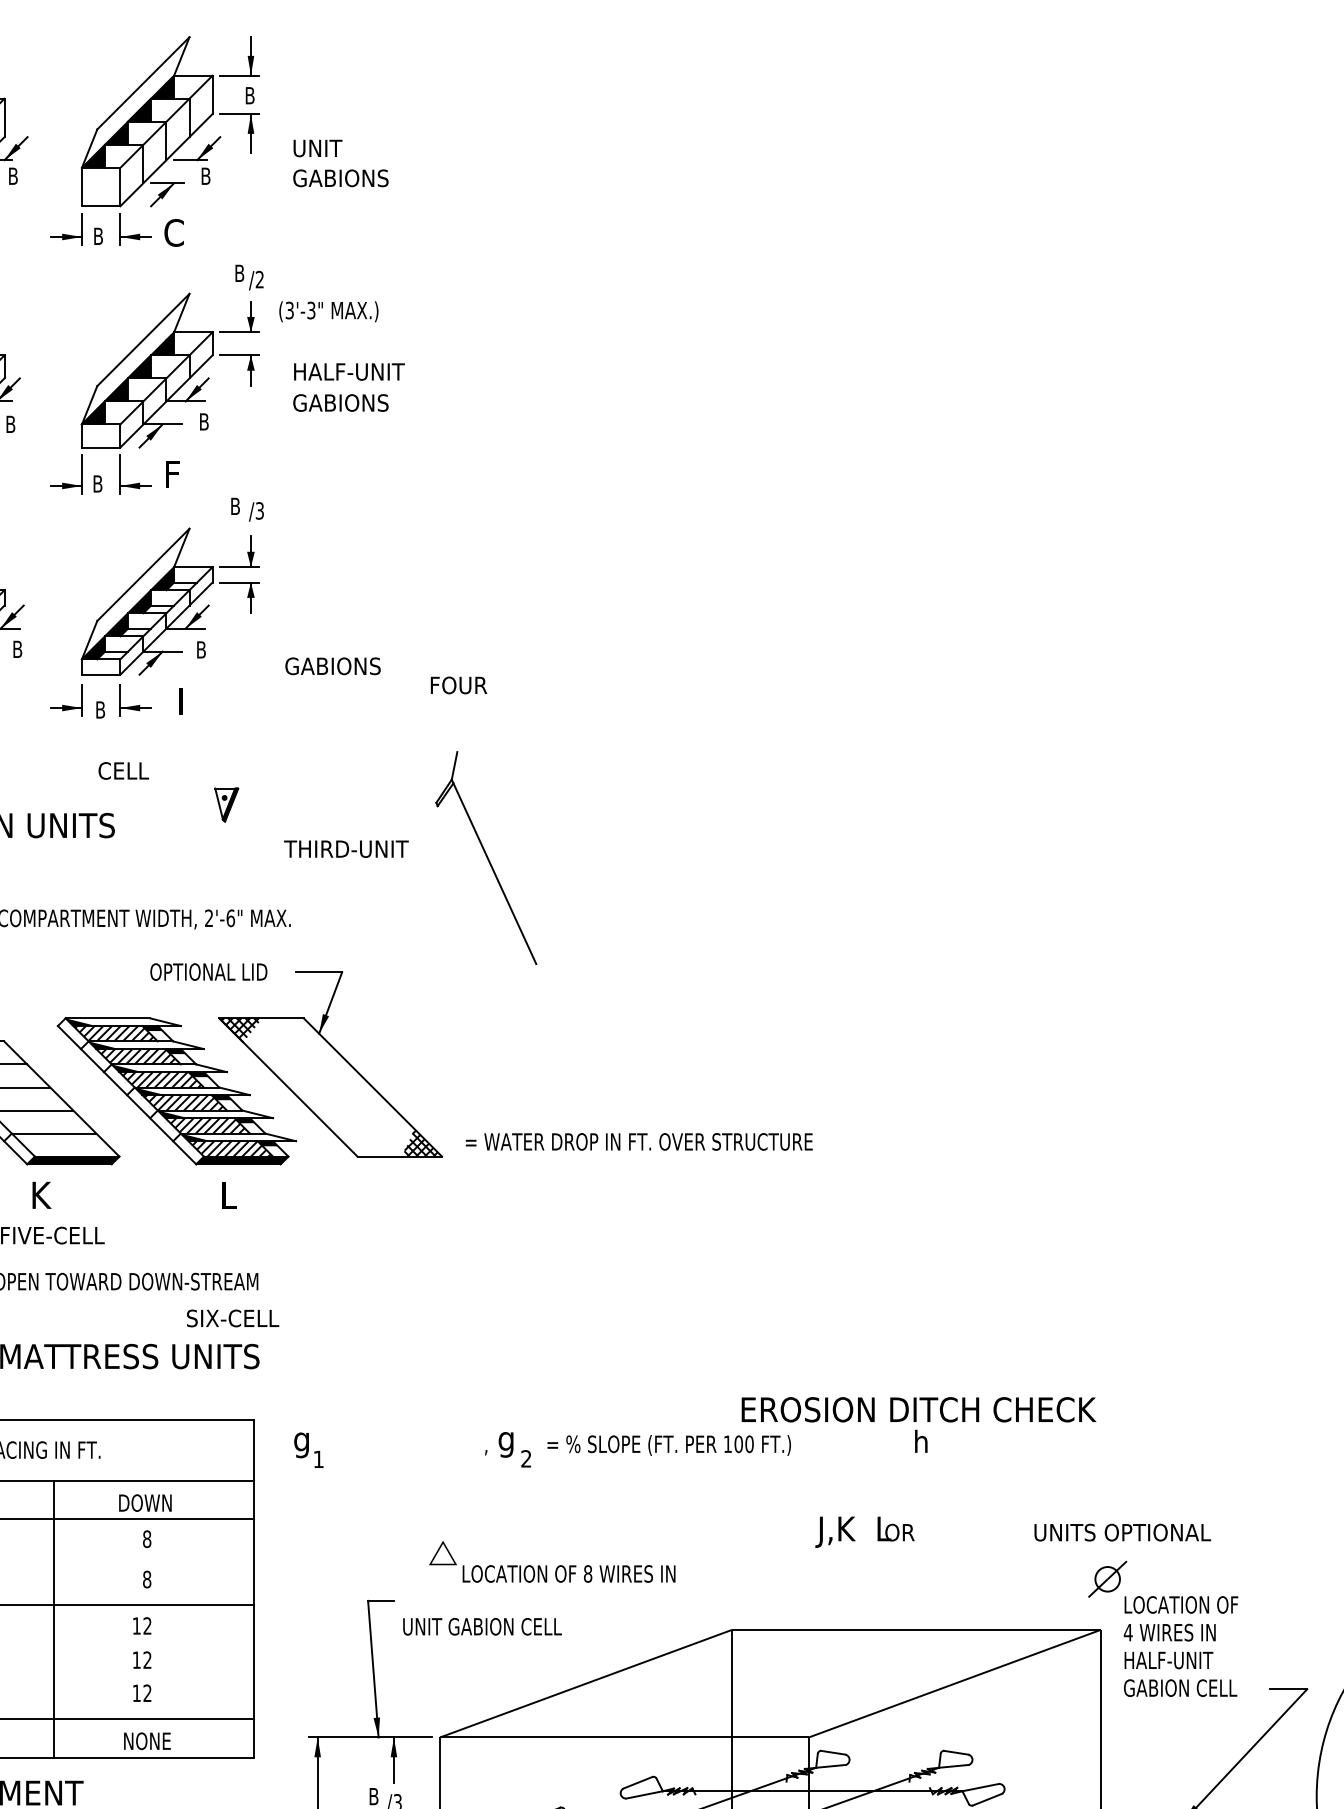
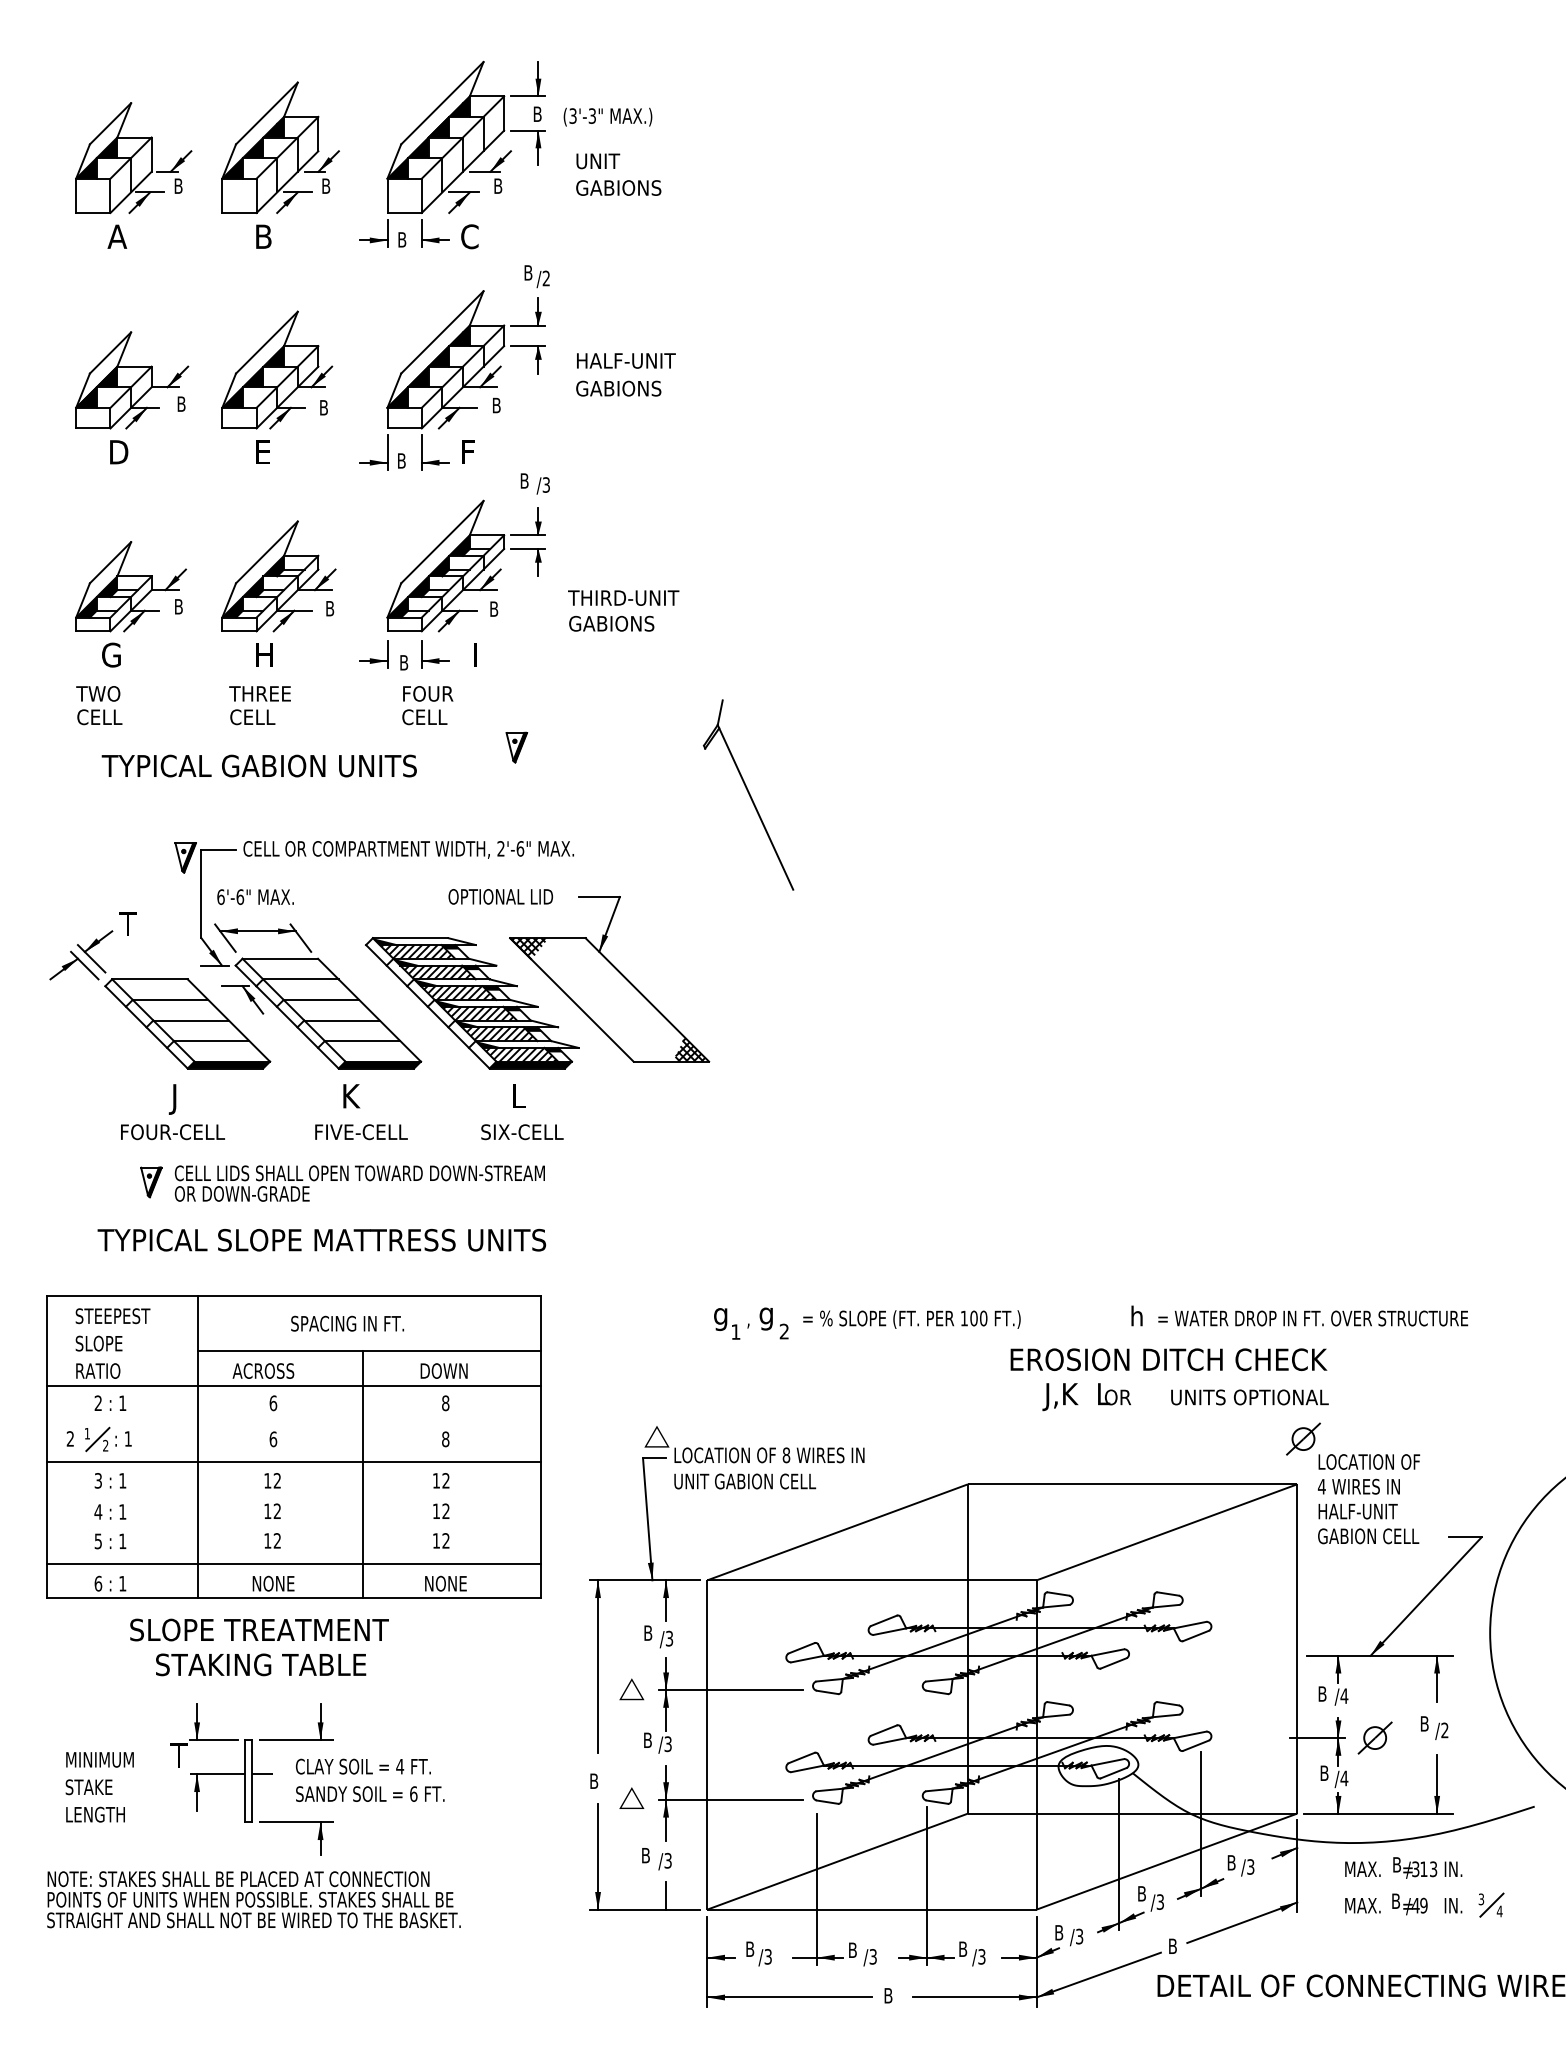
text: (328, 310) -> (607, 116), moved
text: (459, 685) -> (428, 693), moved
text: (346, 848) -> (623, 597), moved
text: (639, 1141) -> (1313, 1318), moved
text: (233, 1318) -> (522, 1132), moved
text: (918, 1409) -> (1168, 1359), moved
text: (309, 1449) -> (727, 1323), moved
text: (1122, 1532) -> (1249, 1397), moved
text: (552, 1561) -> (754, 1444), moved

